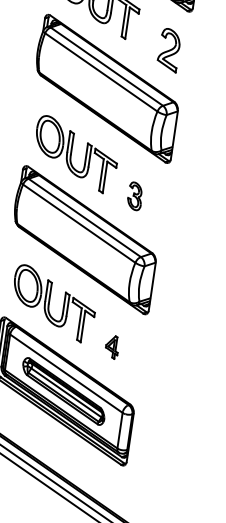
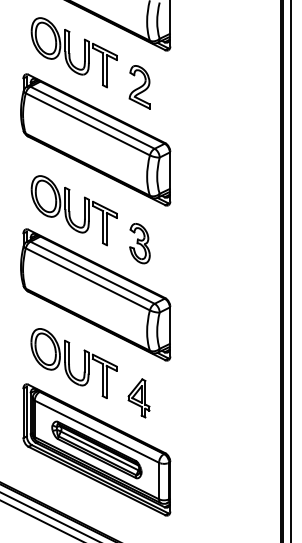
part: (168, 50) -> (139, 87), moved
part: (134, 196) -> (139, 243), size x1.43
part: (111, 347) -> (138, 398), size x1.67

